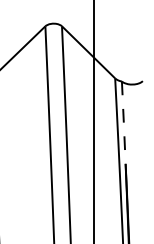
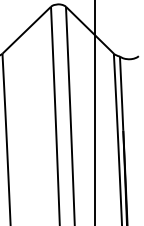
line: (123, 123) -> (121, 94), dashed -> solid

